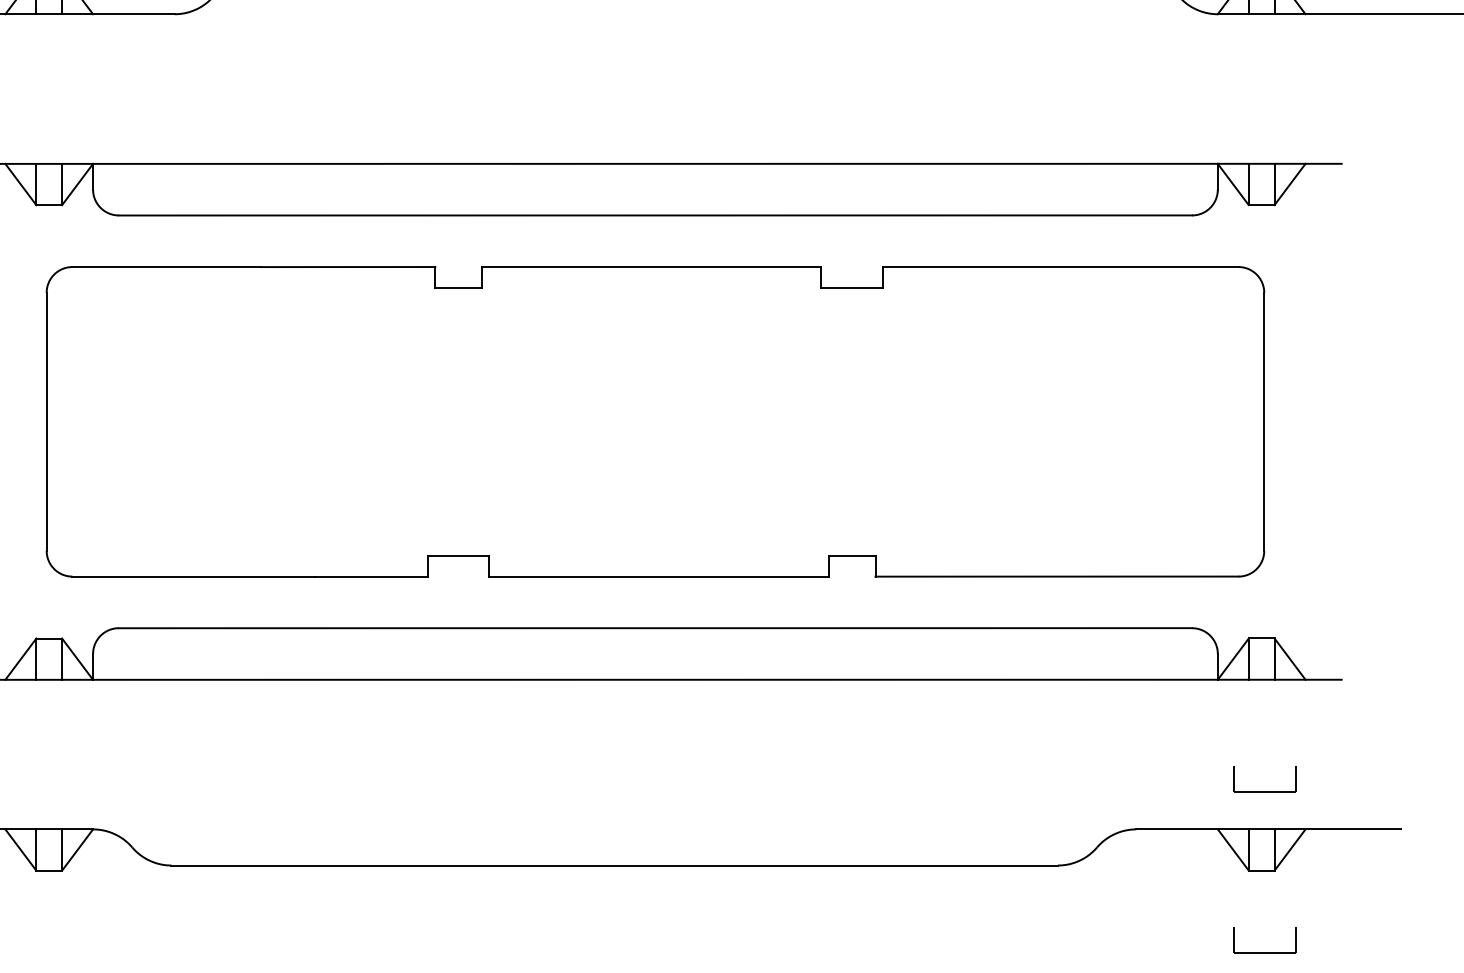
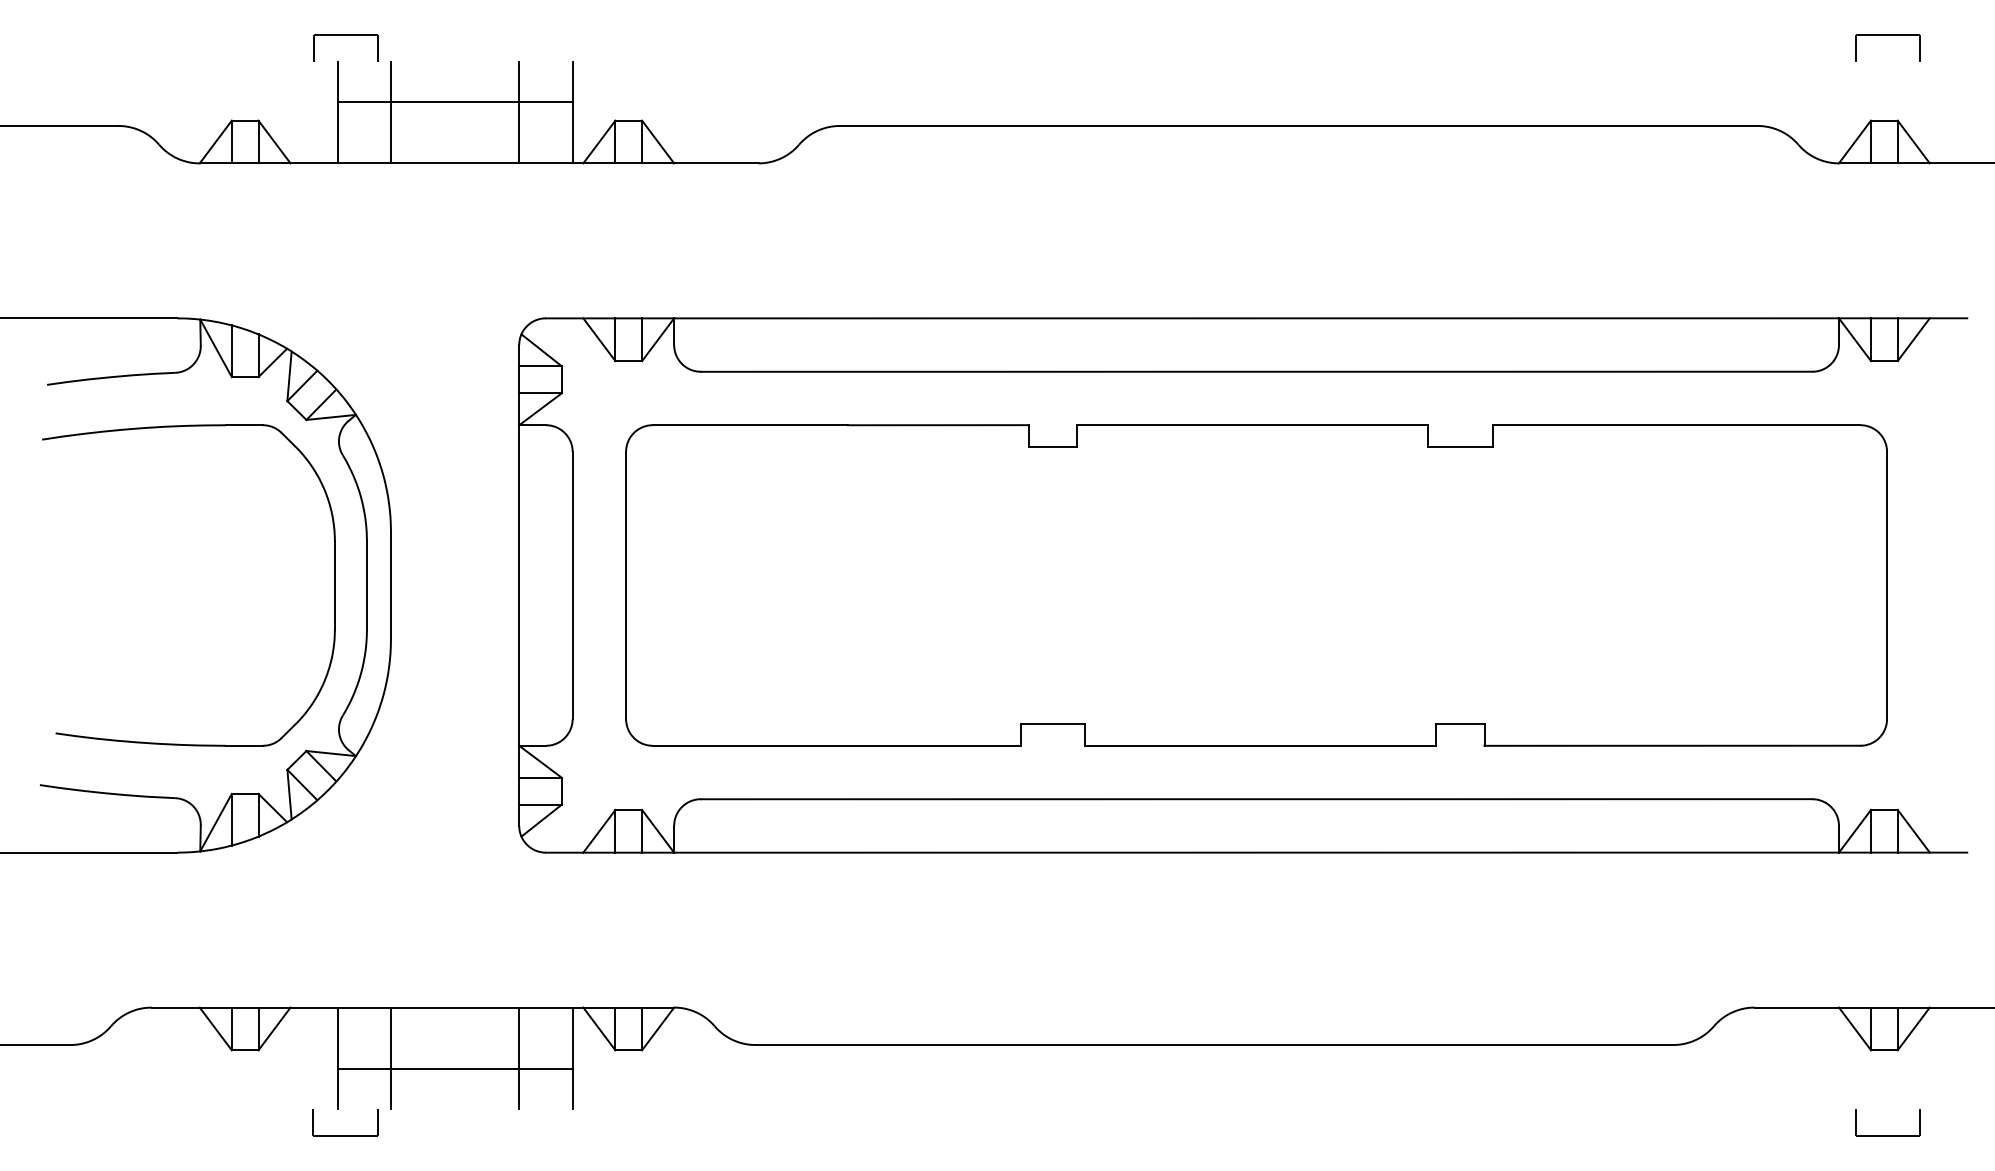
part: (1264, 791) -> (1887, 968), removed

